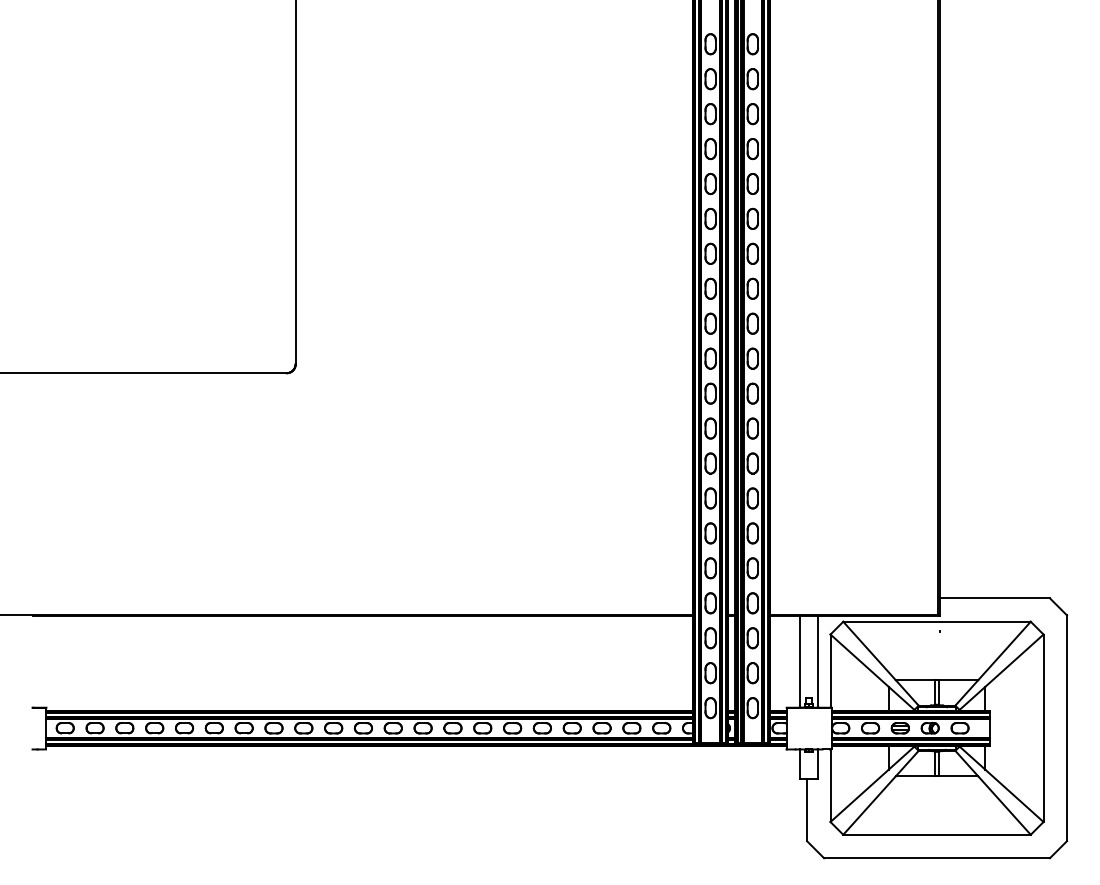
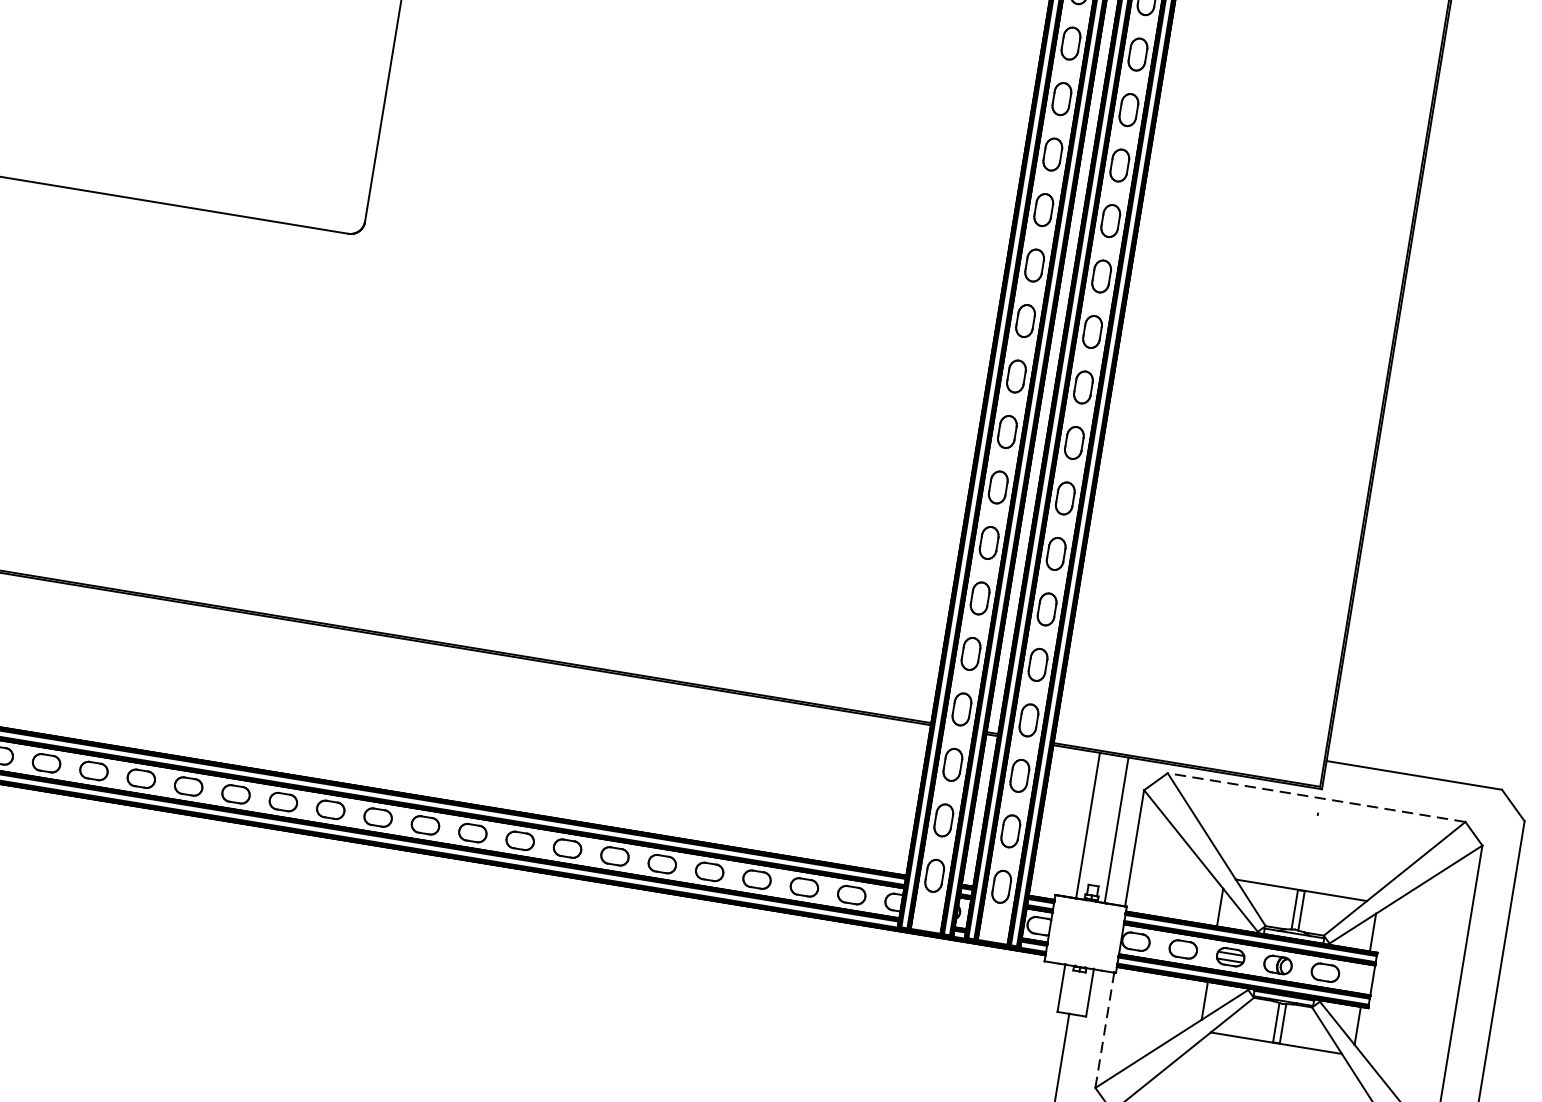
line: (937, 621) -> (1317, 797), solid -> dashed
line: (830, 785) -> (1104, 1029), solid -> dashed

